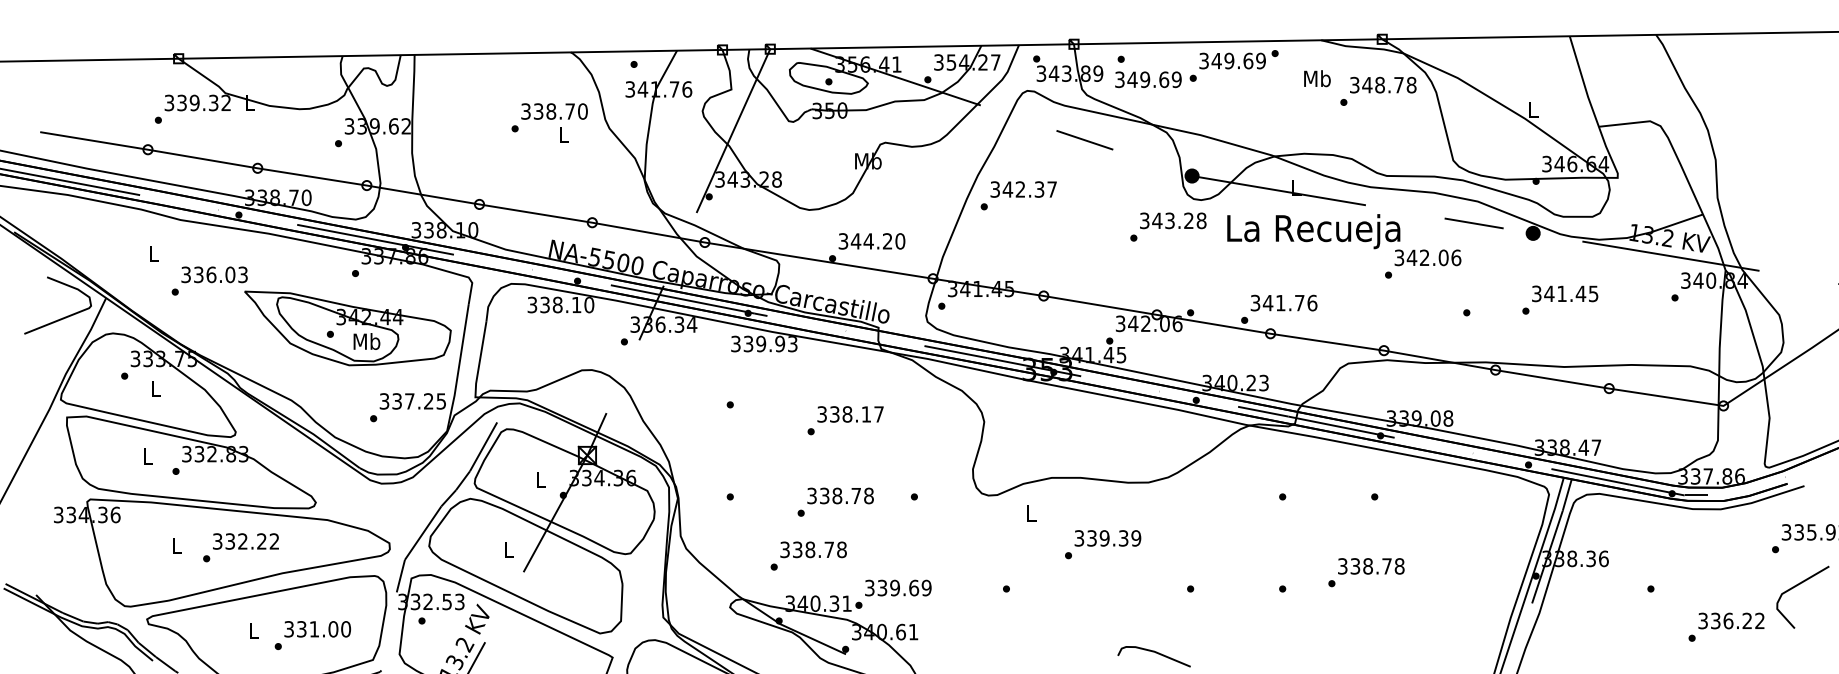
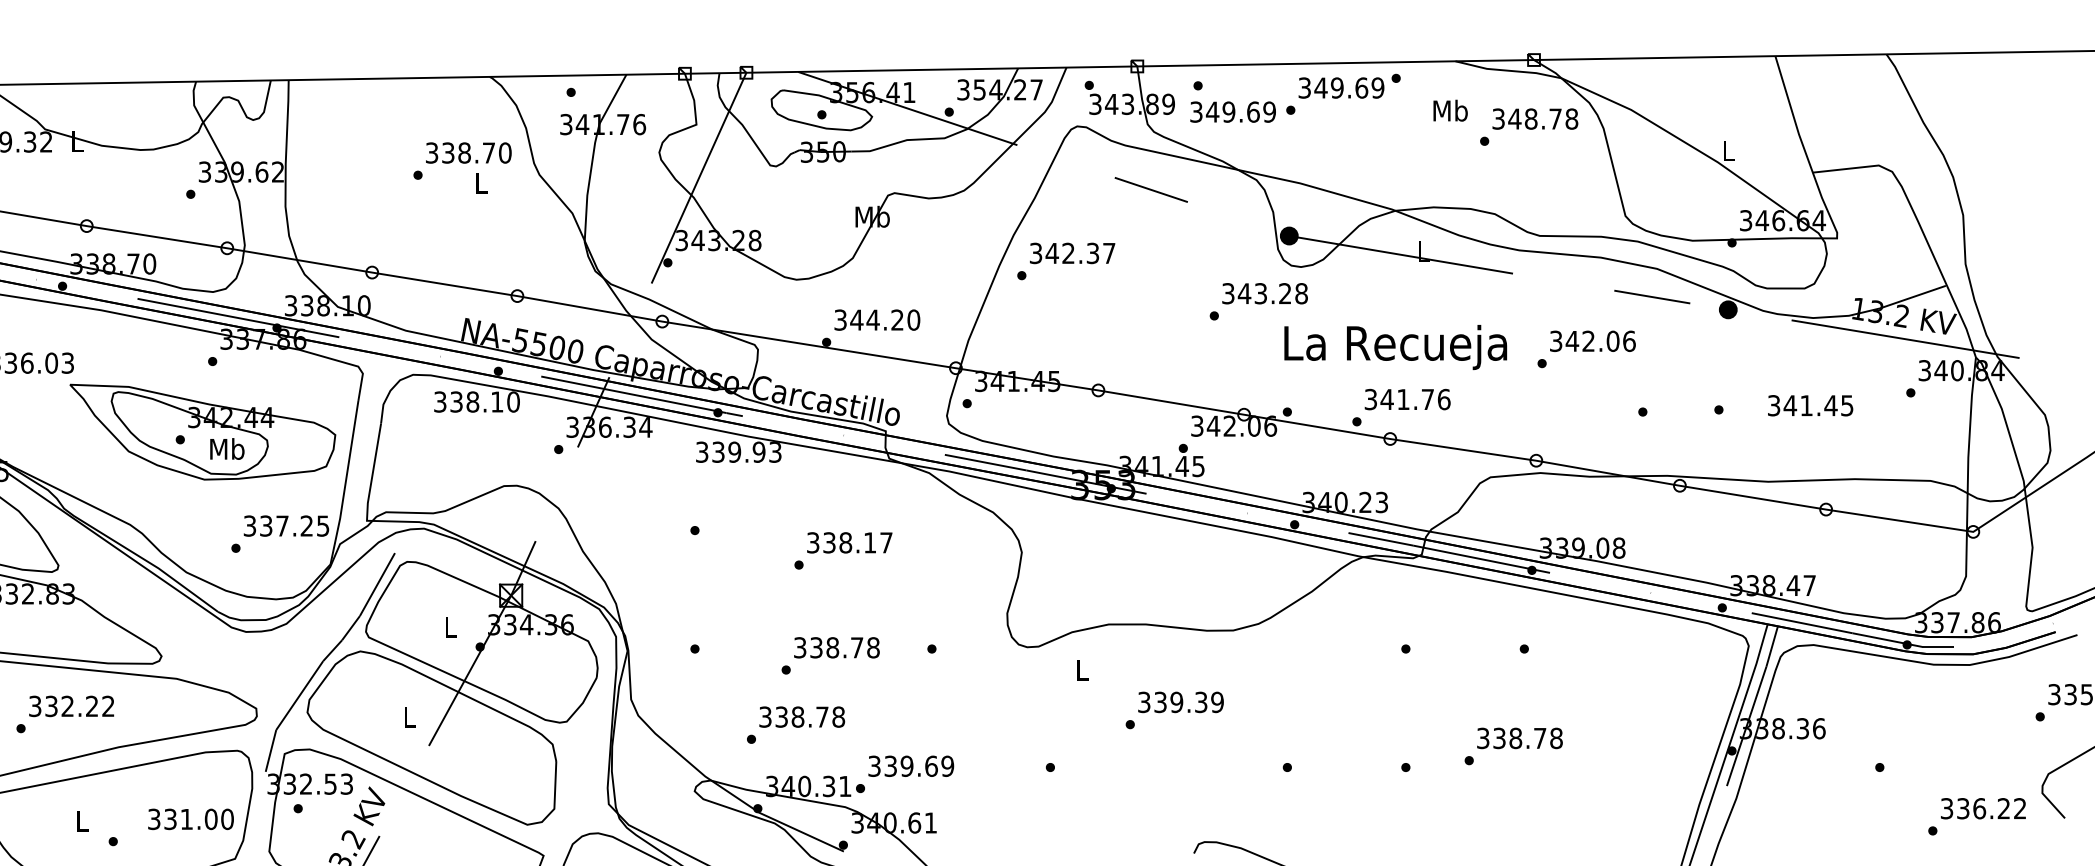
text: (1313, 231) -> (1395, 347), moved
text: (1565, 293) -> (1811, 405), moved
text: (317, 629) -> (190, 819), moved

